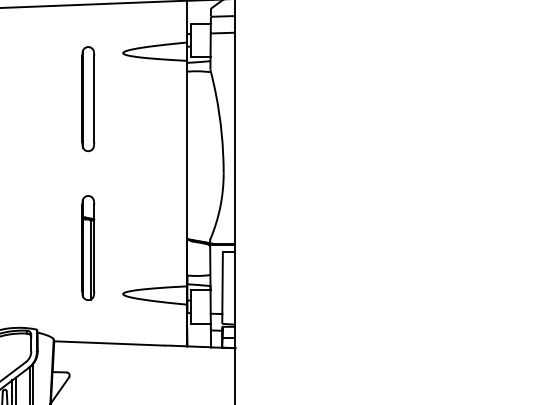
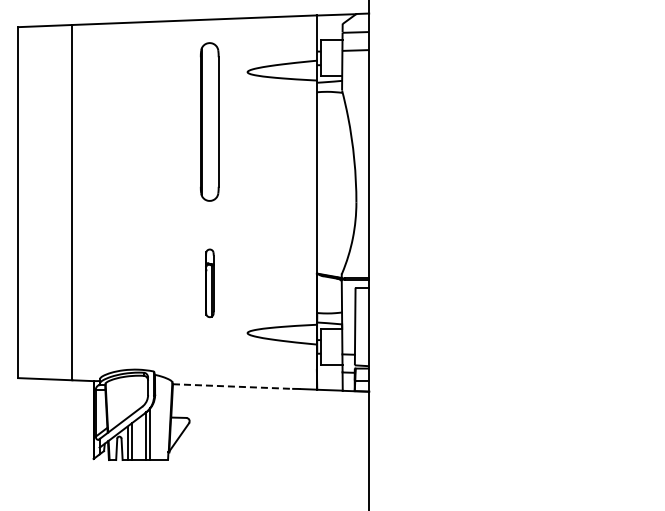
part: (88, 98) -> (209, 121), size x1.4
part: (88, 248) -> (209, 283), size x0.6
line: (109, 343) -> (232, 386), solid -> dashed

